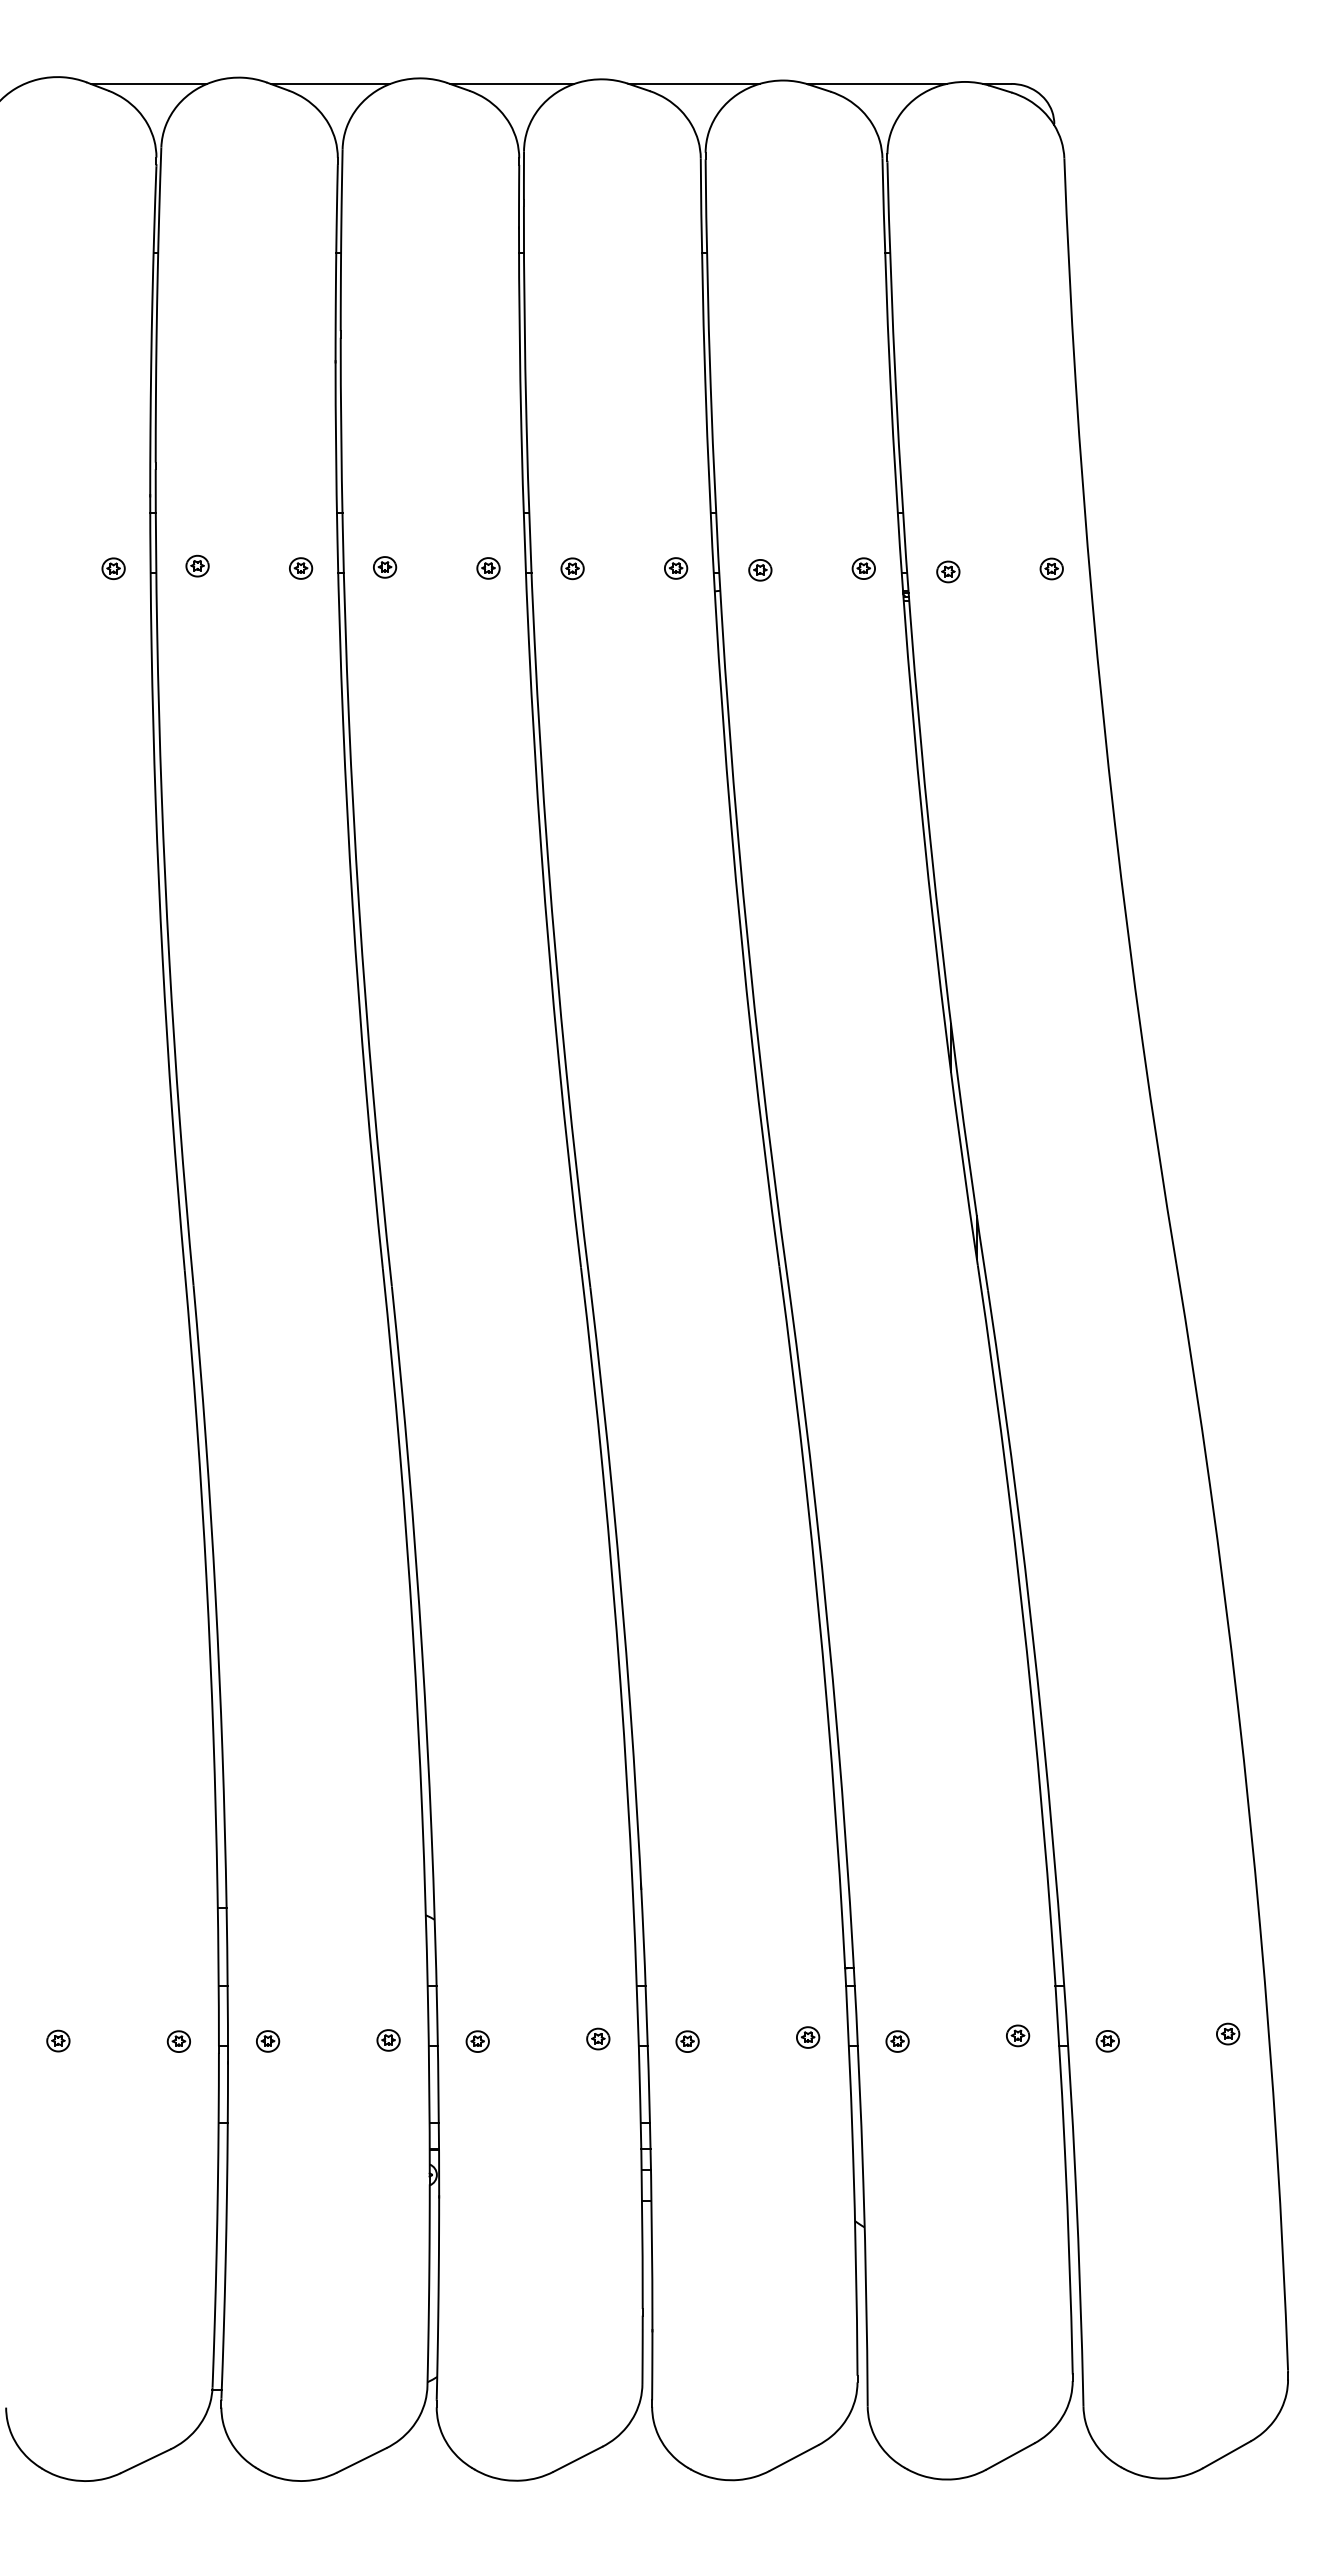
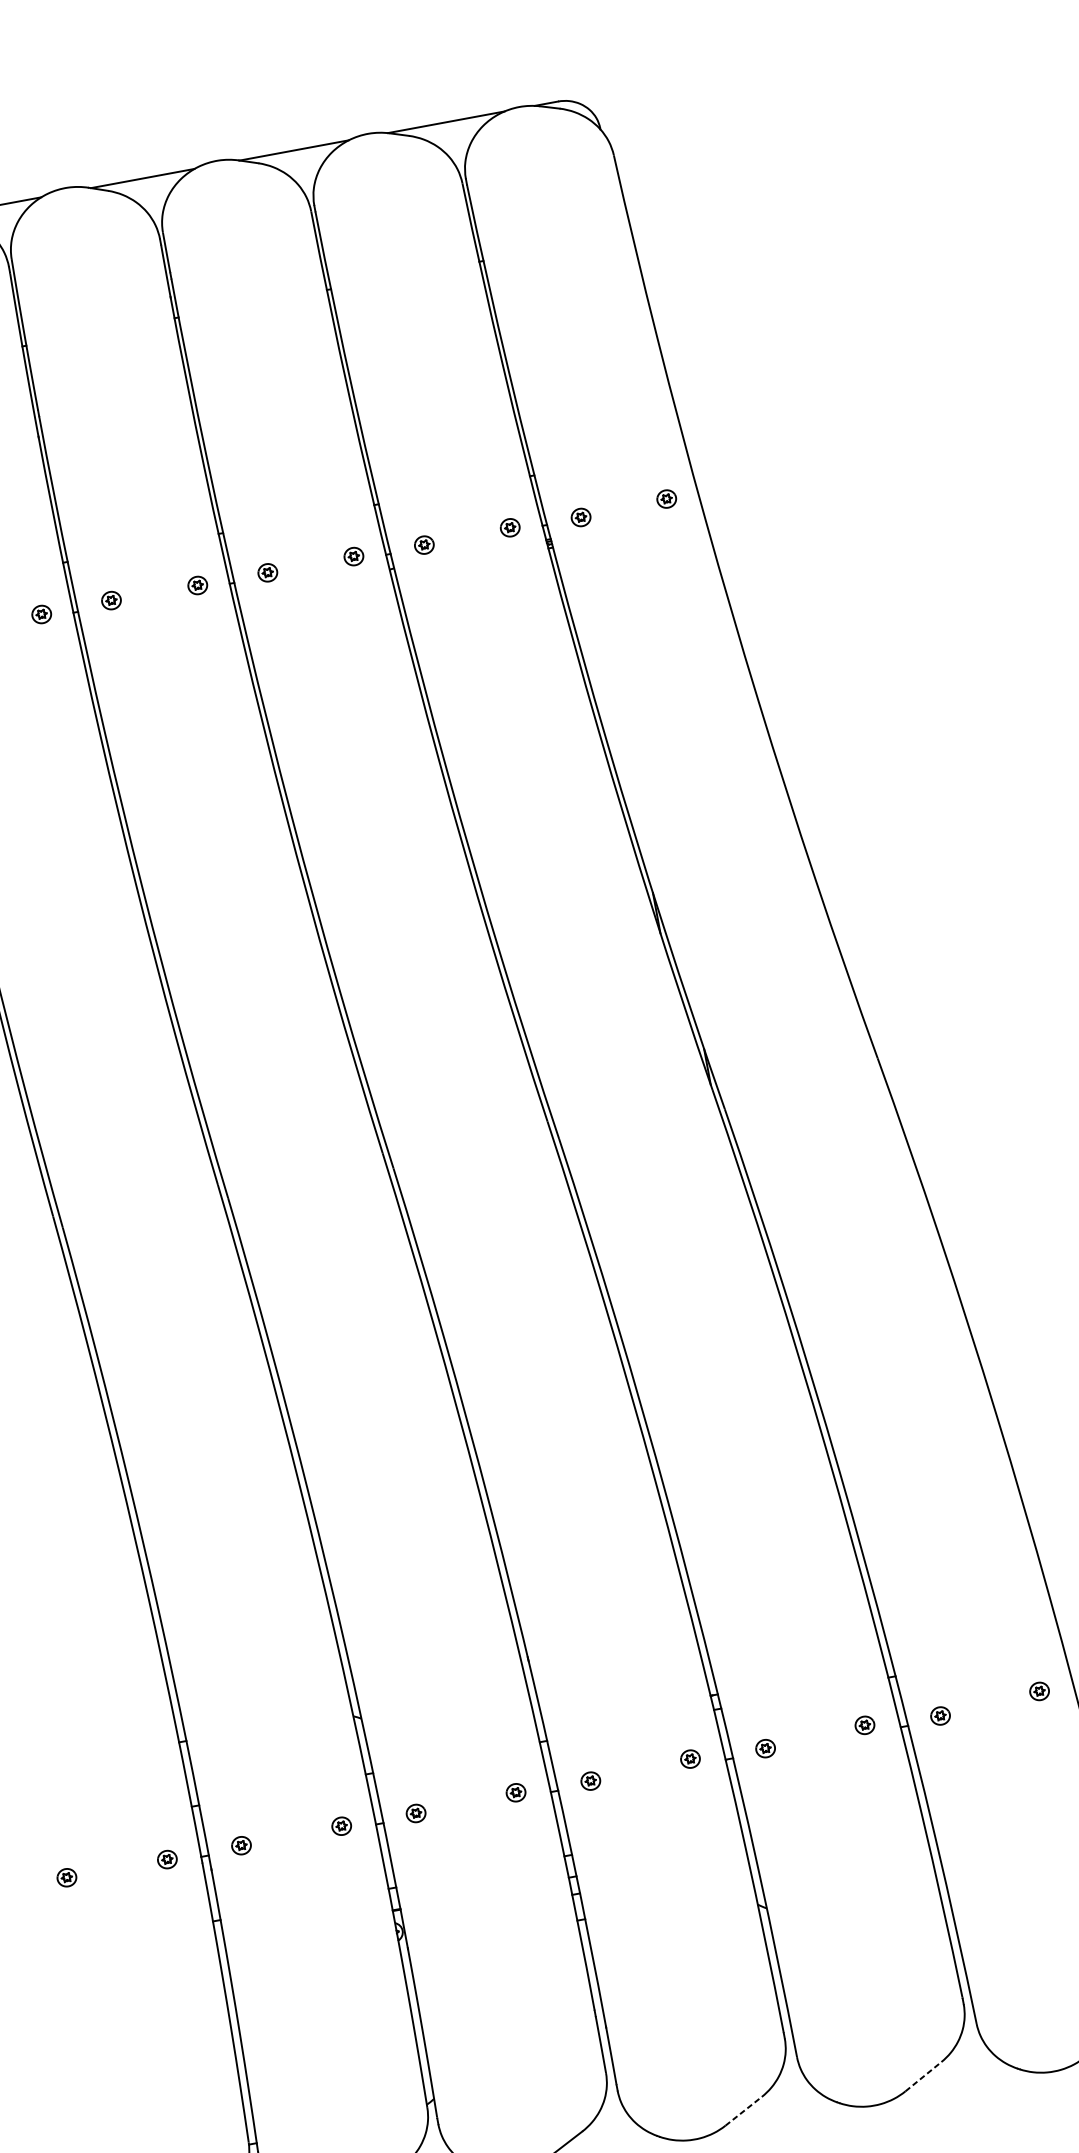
line: (1010, 2456) -> (923, 2076), solid -> dashed
line: (794, 2457) -> (743, 2110), solid -> dashed

